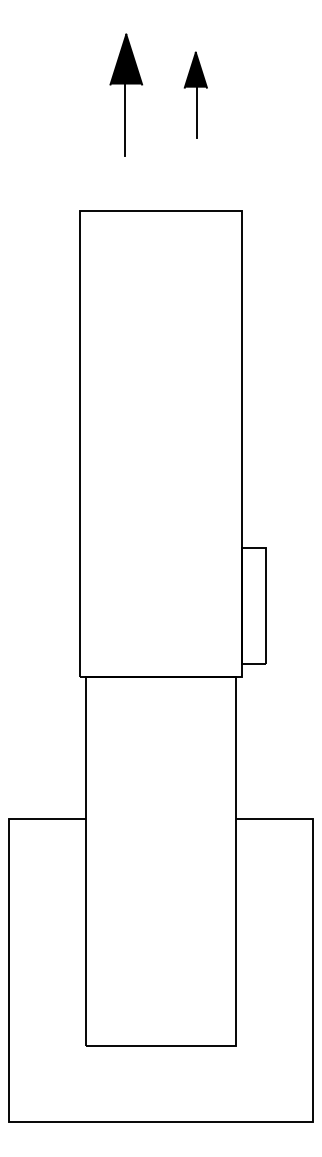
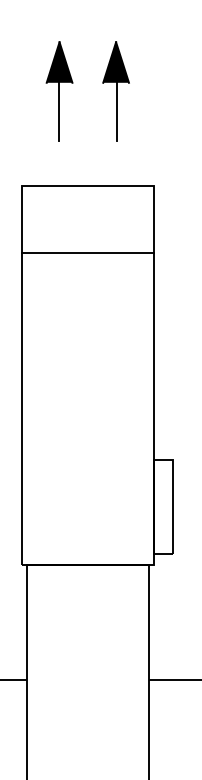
part: (195, 94) -> (115, 90), size x1.43
line: (160, 294) -> (87, 253), added

